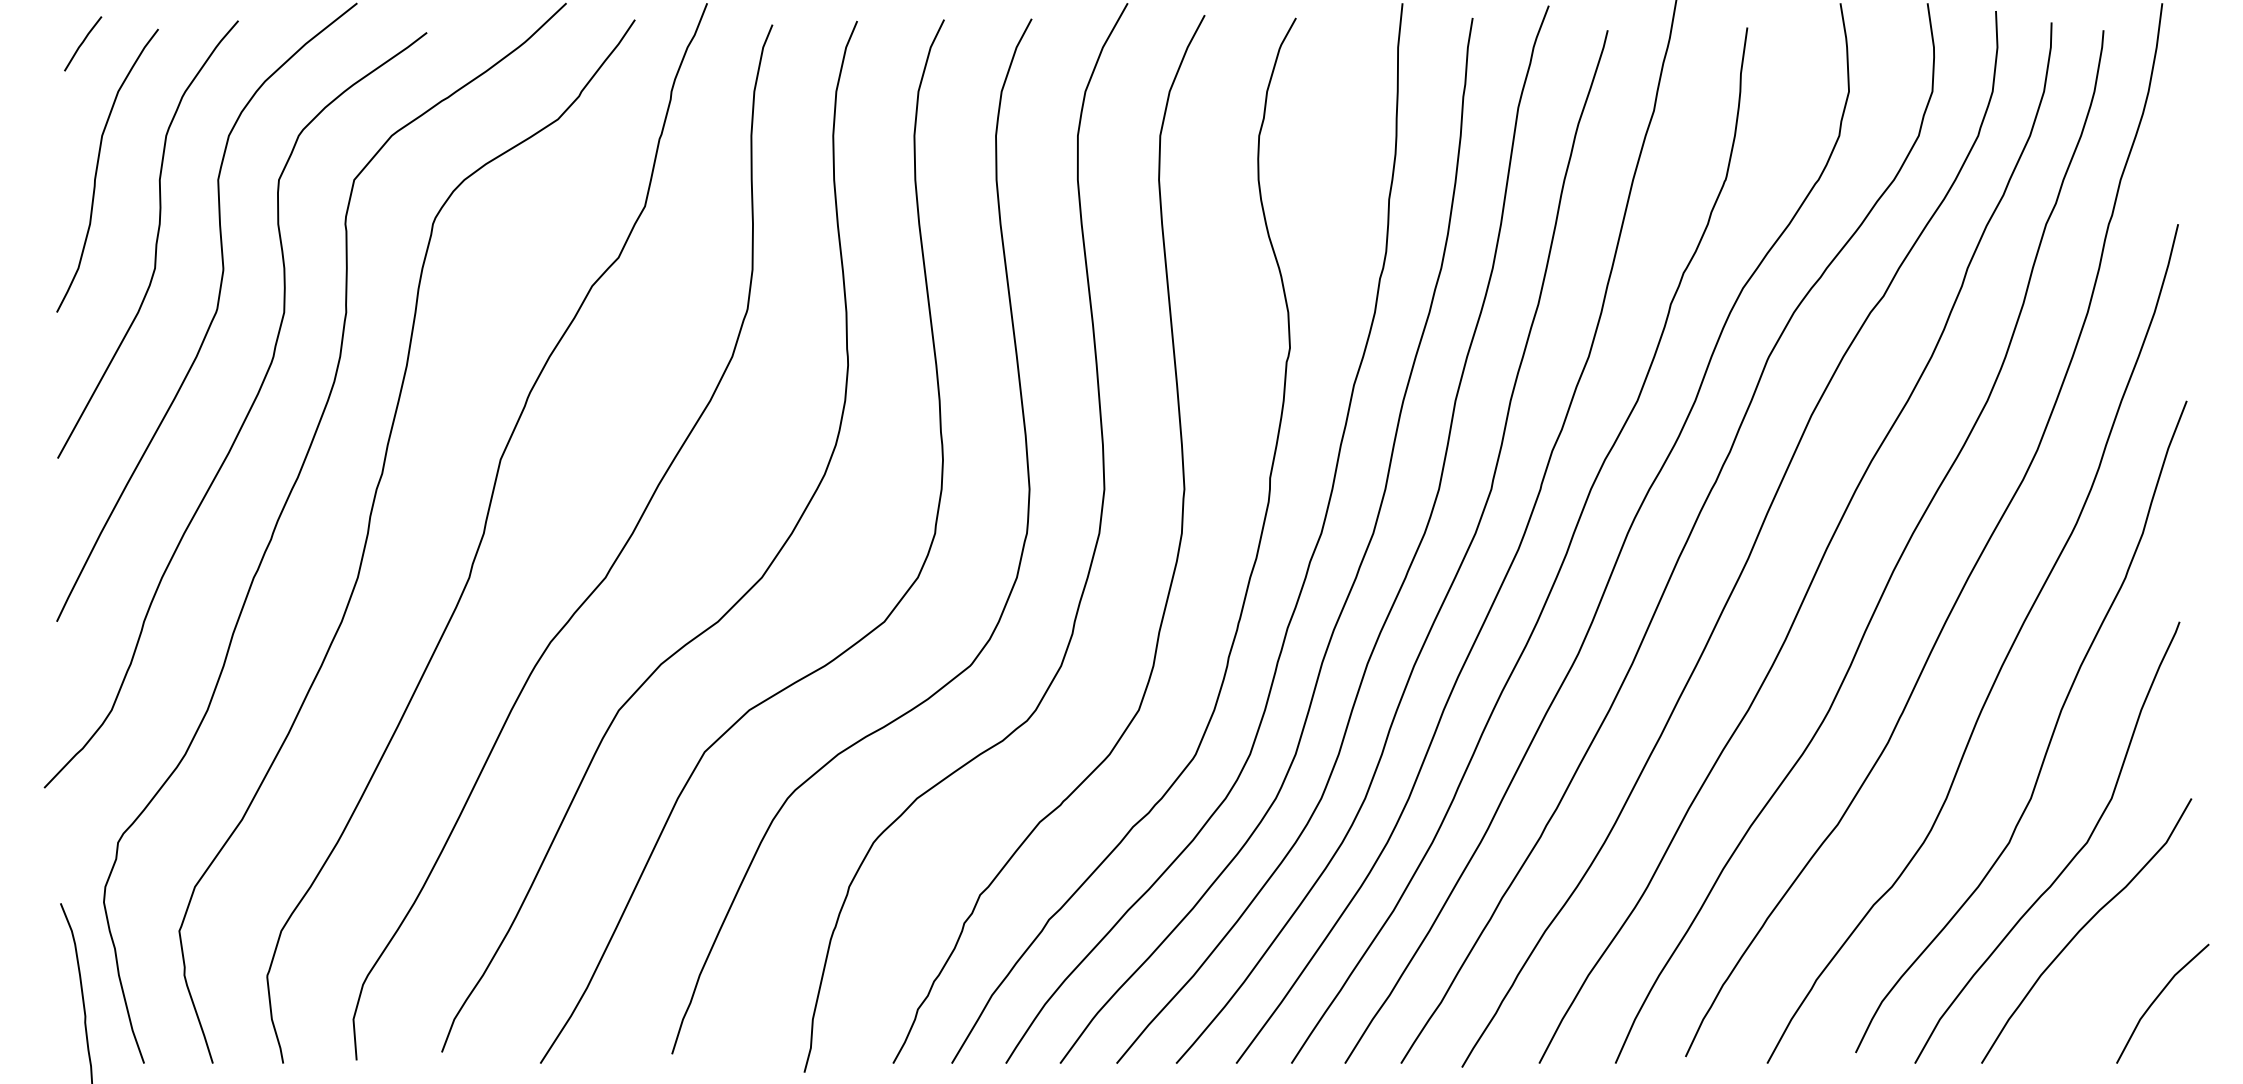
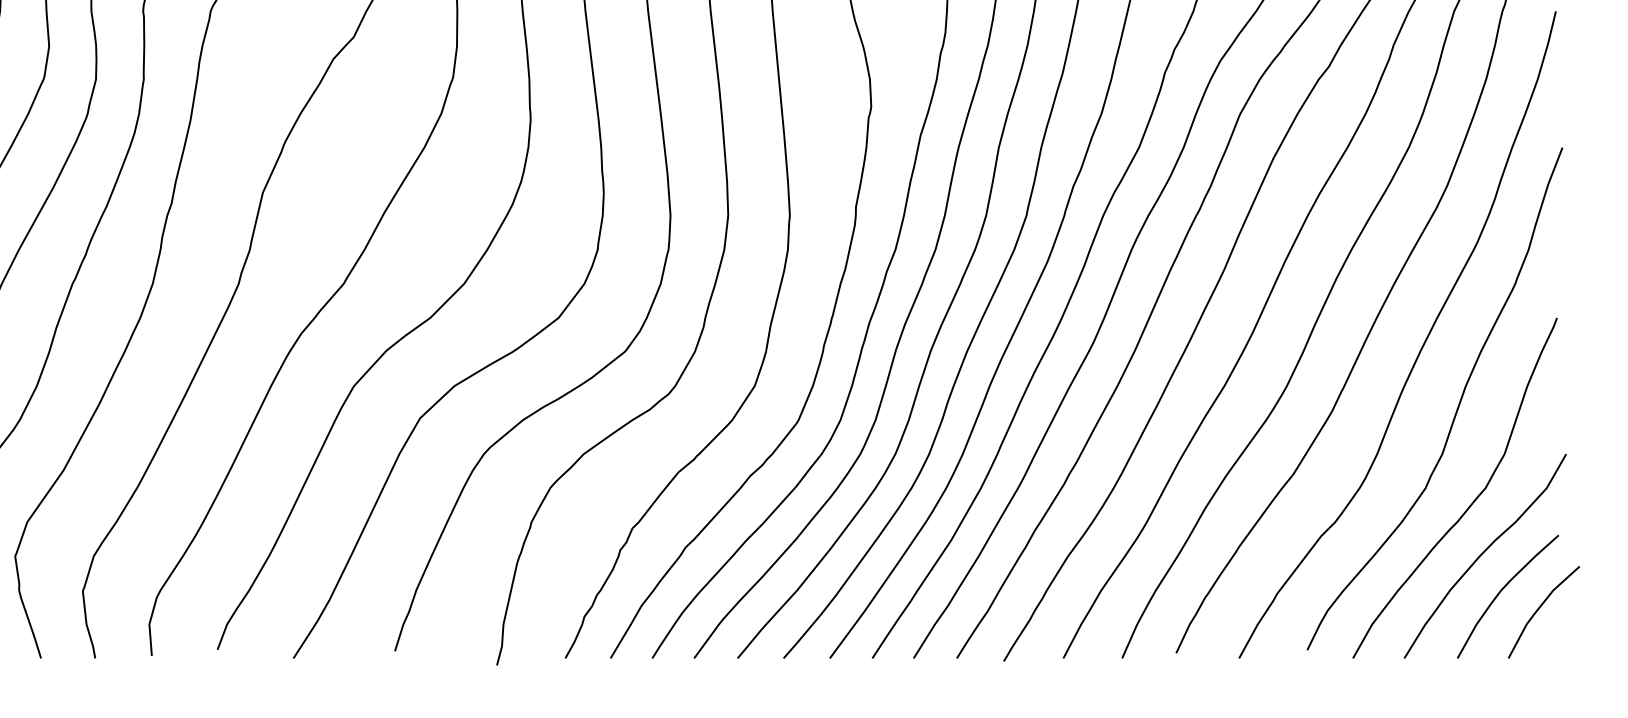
curve: (2106, 978) -> (1500, 592), added

